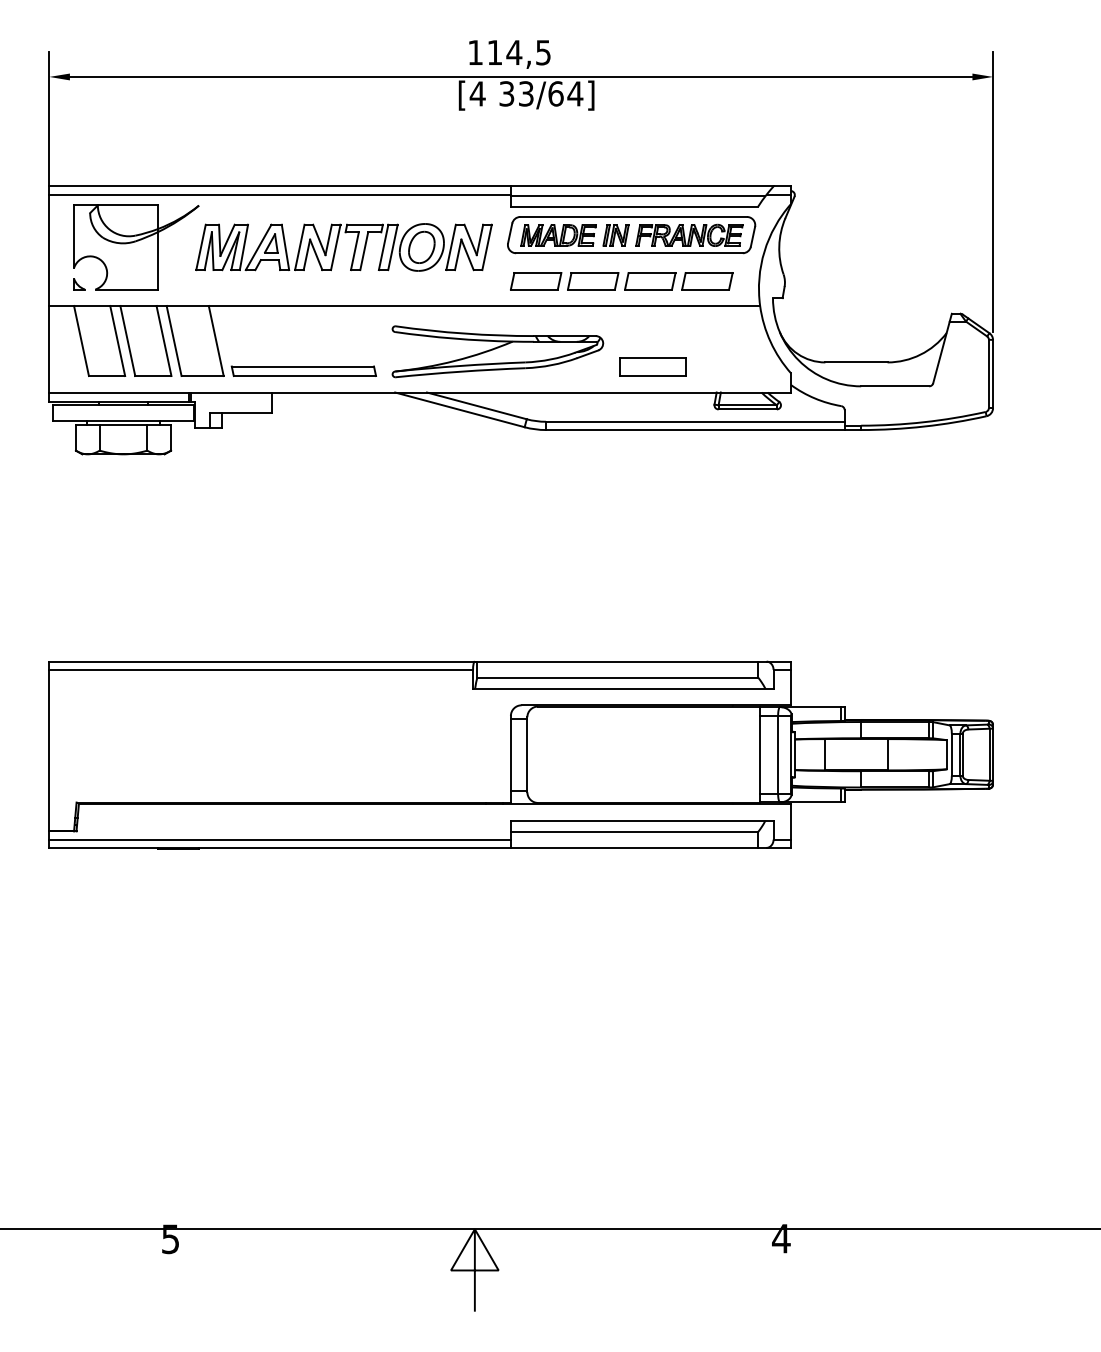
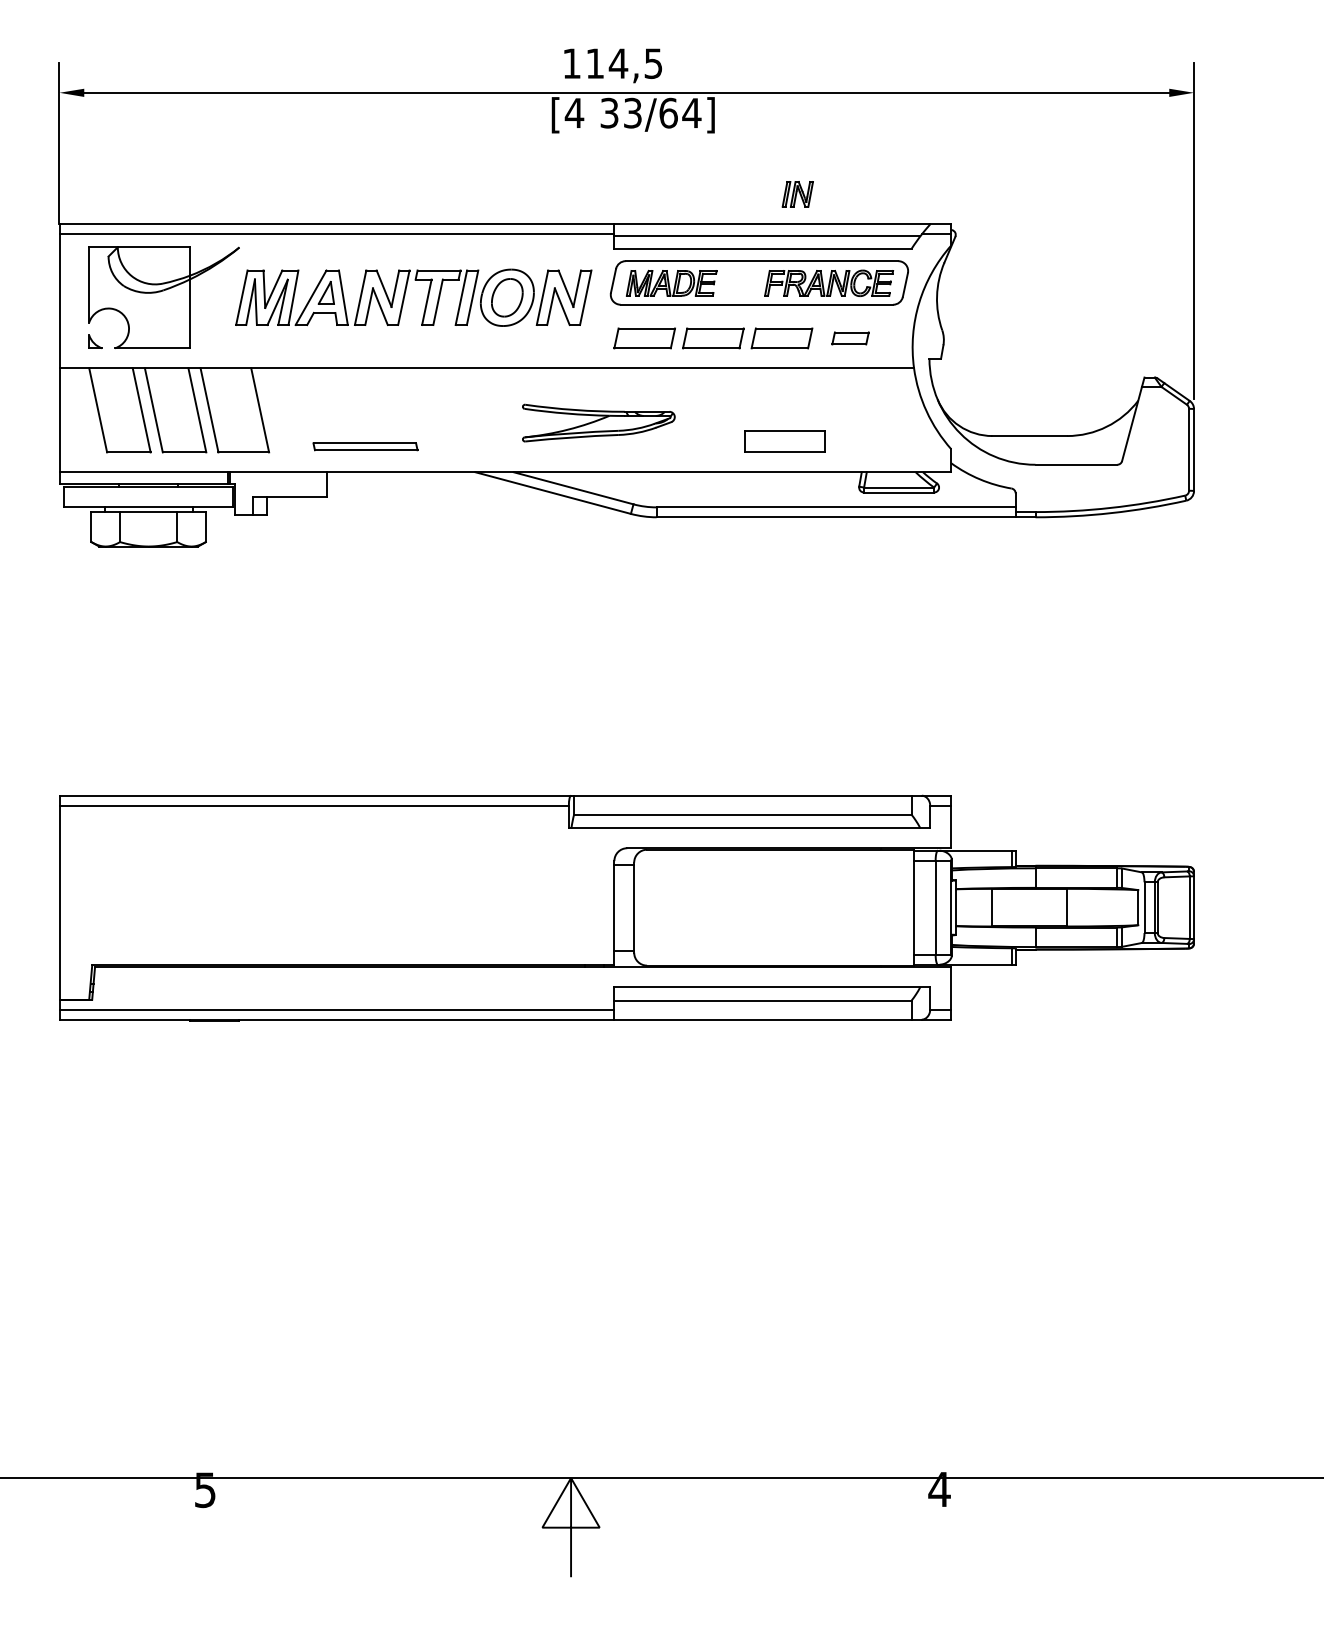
part: (615, 235) -> (797, 194), moved
part: (707, 281) -> (850, 338), size x0.6
part: (497, 351) -> (598, 422), size x0.6
part: (303, 371) -> (365, 446), size x0.6

